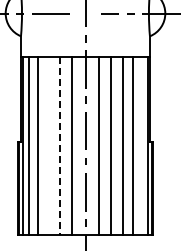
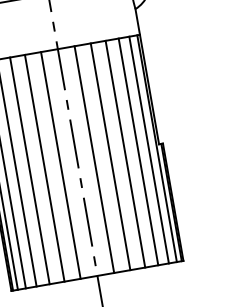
line: (47, 145) -> (29, 170), added
line: (141, 145) -> (148, 150), added
line: (59, 146) -> (44, 169), dashed -> solid

